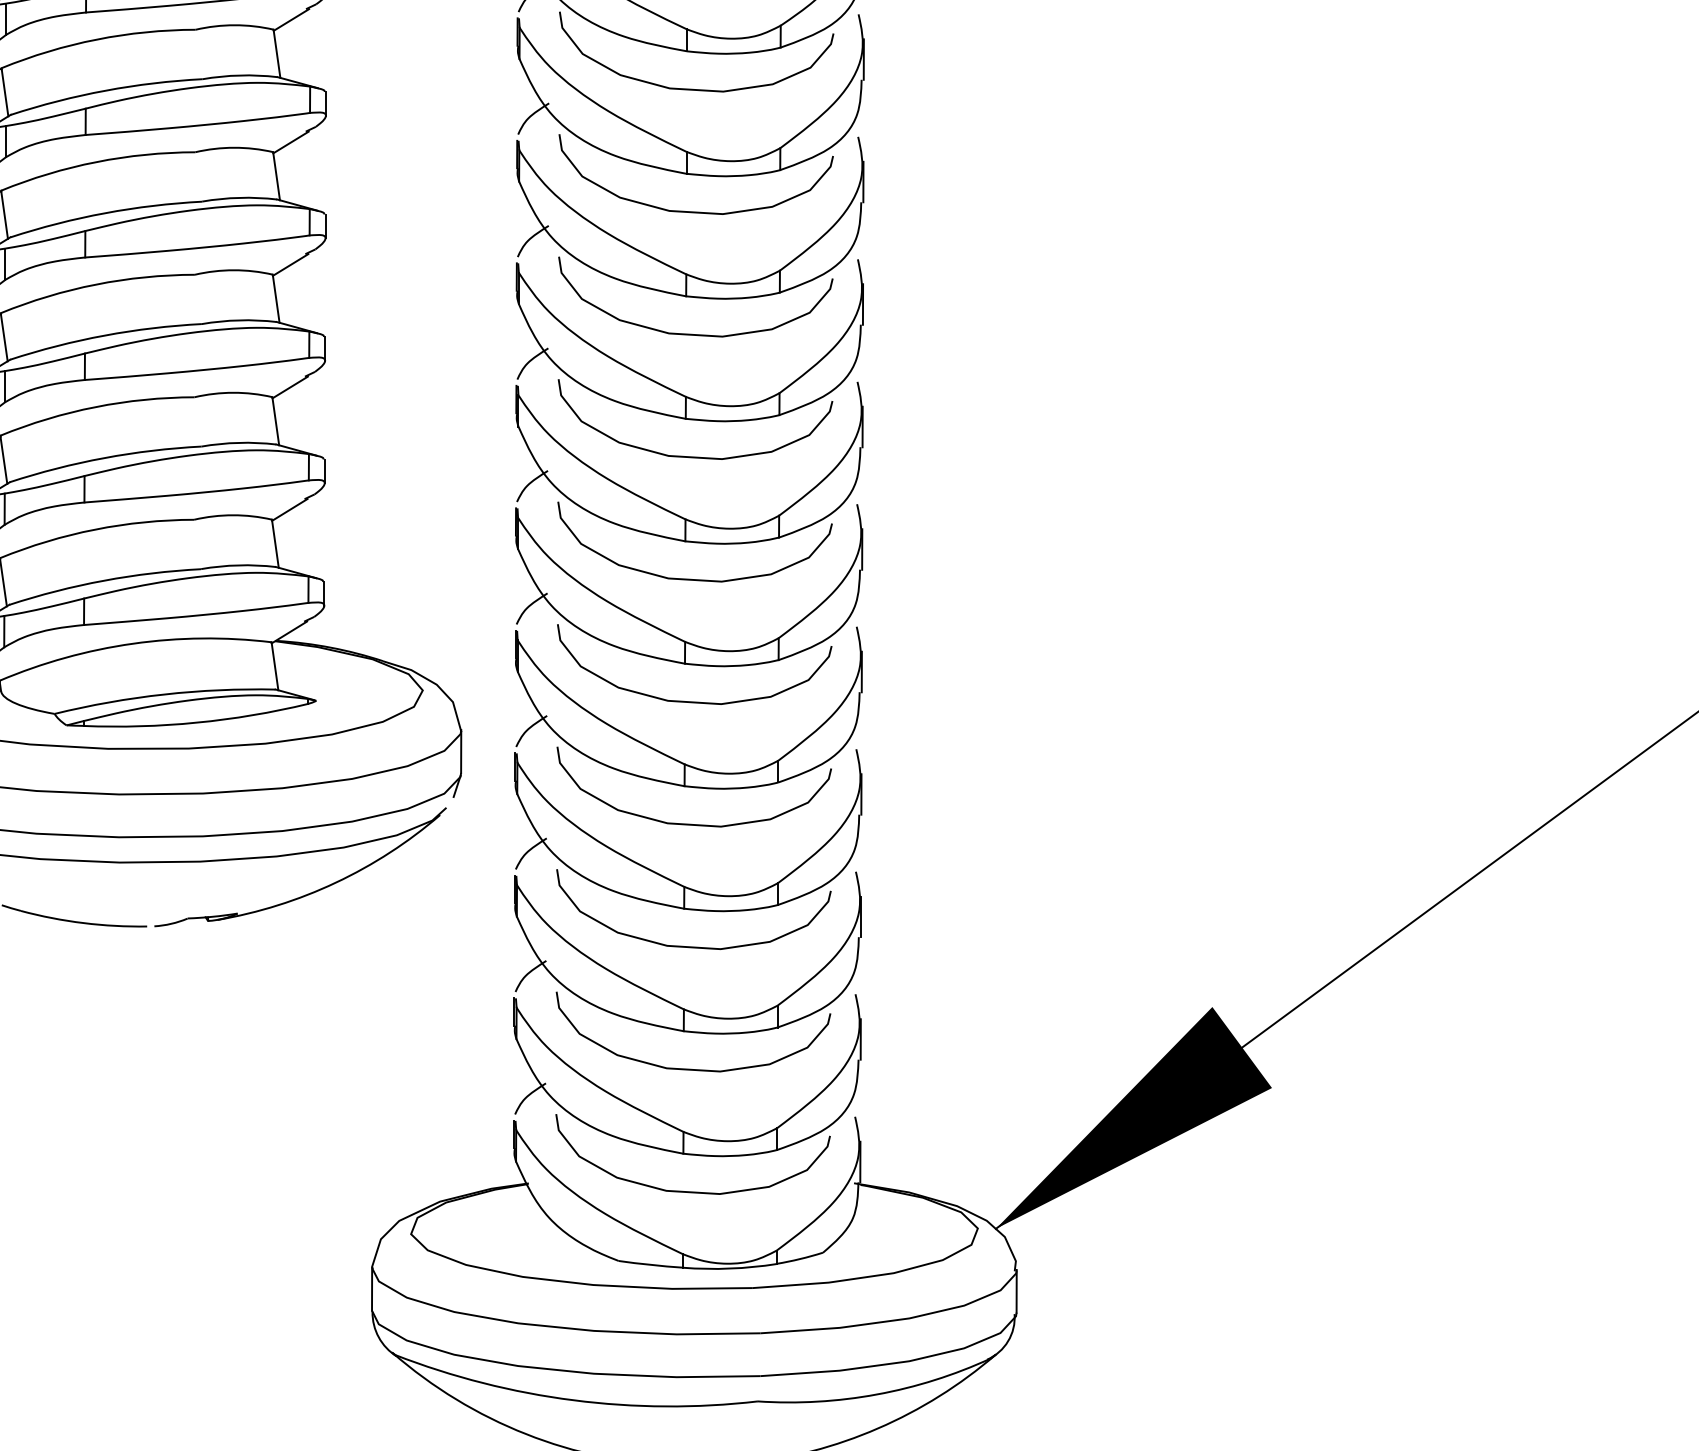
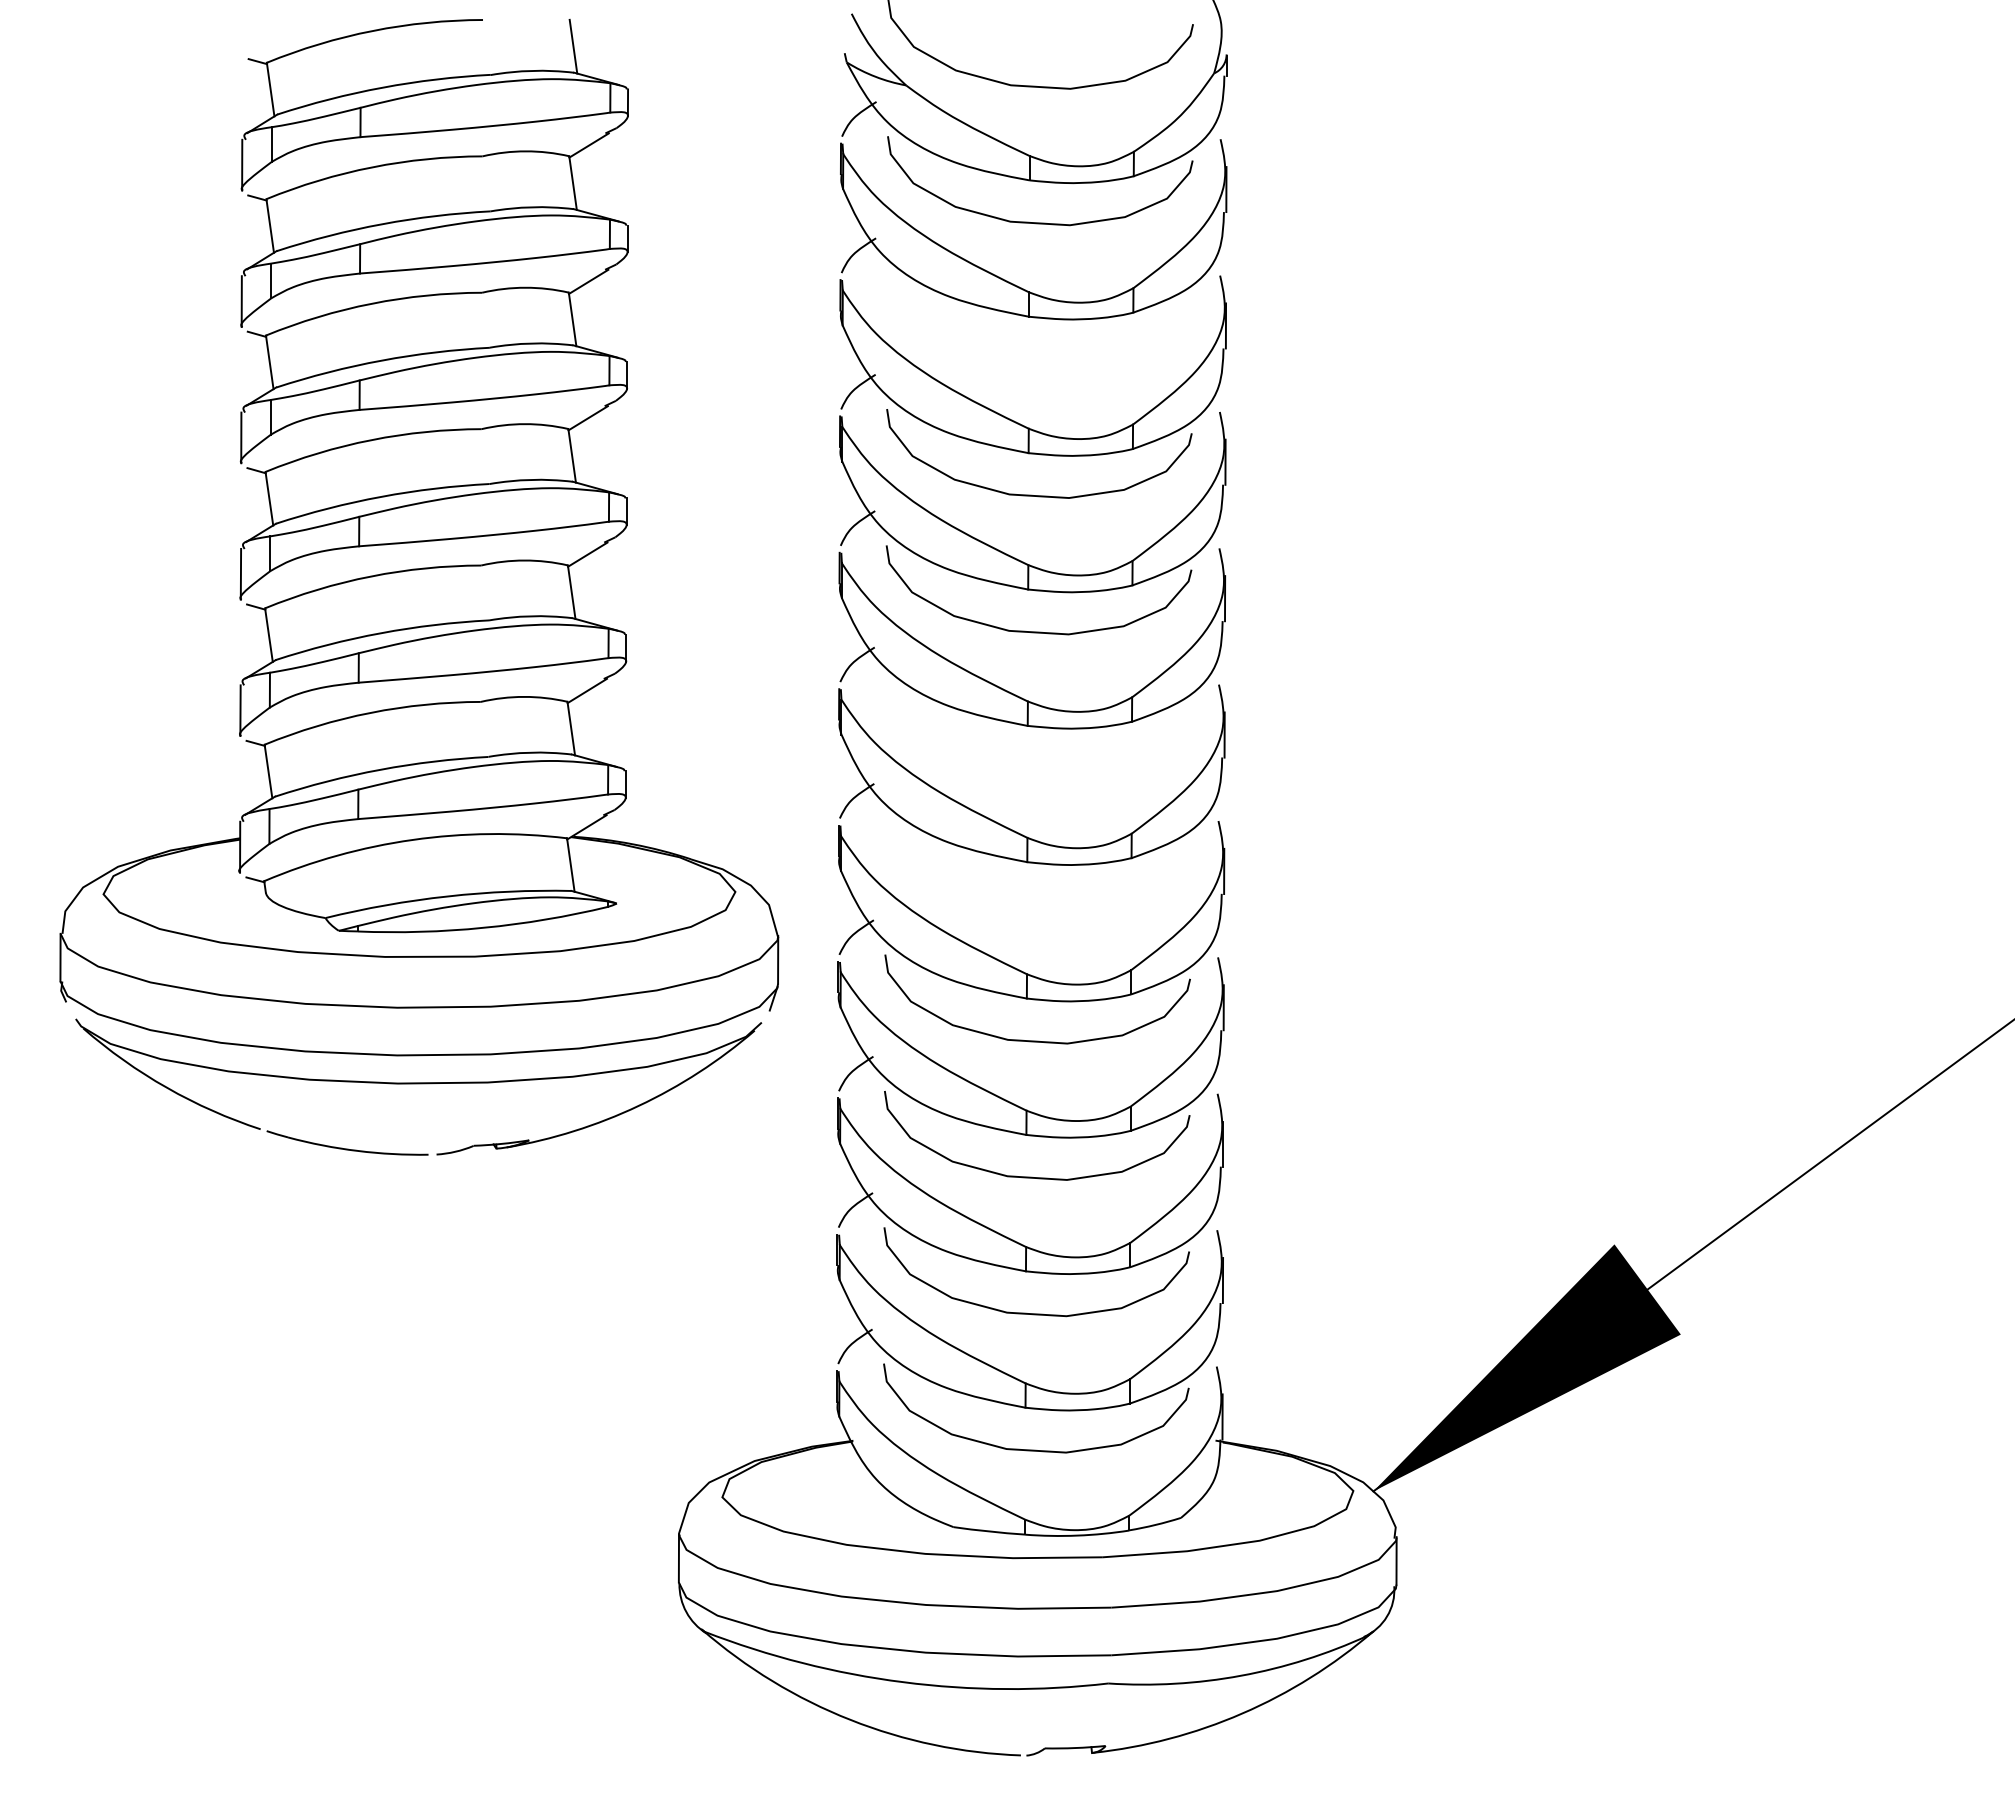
curve: (695, 211) -> (1038, 358), removed
curve: (691, 578) -> (1034, 767), removed
curve: (686, 700) -> (1029, 903), removed

